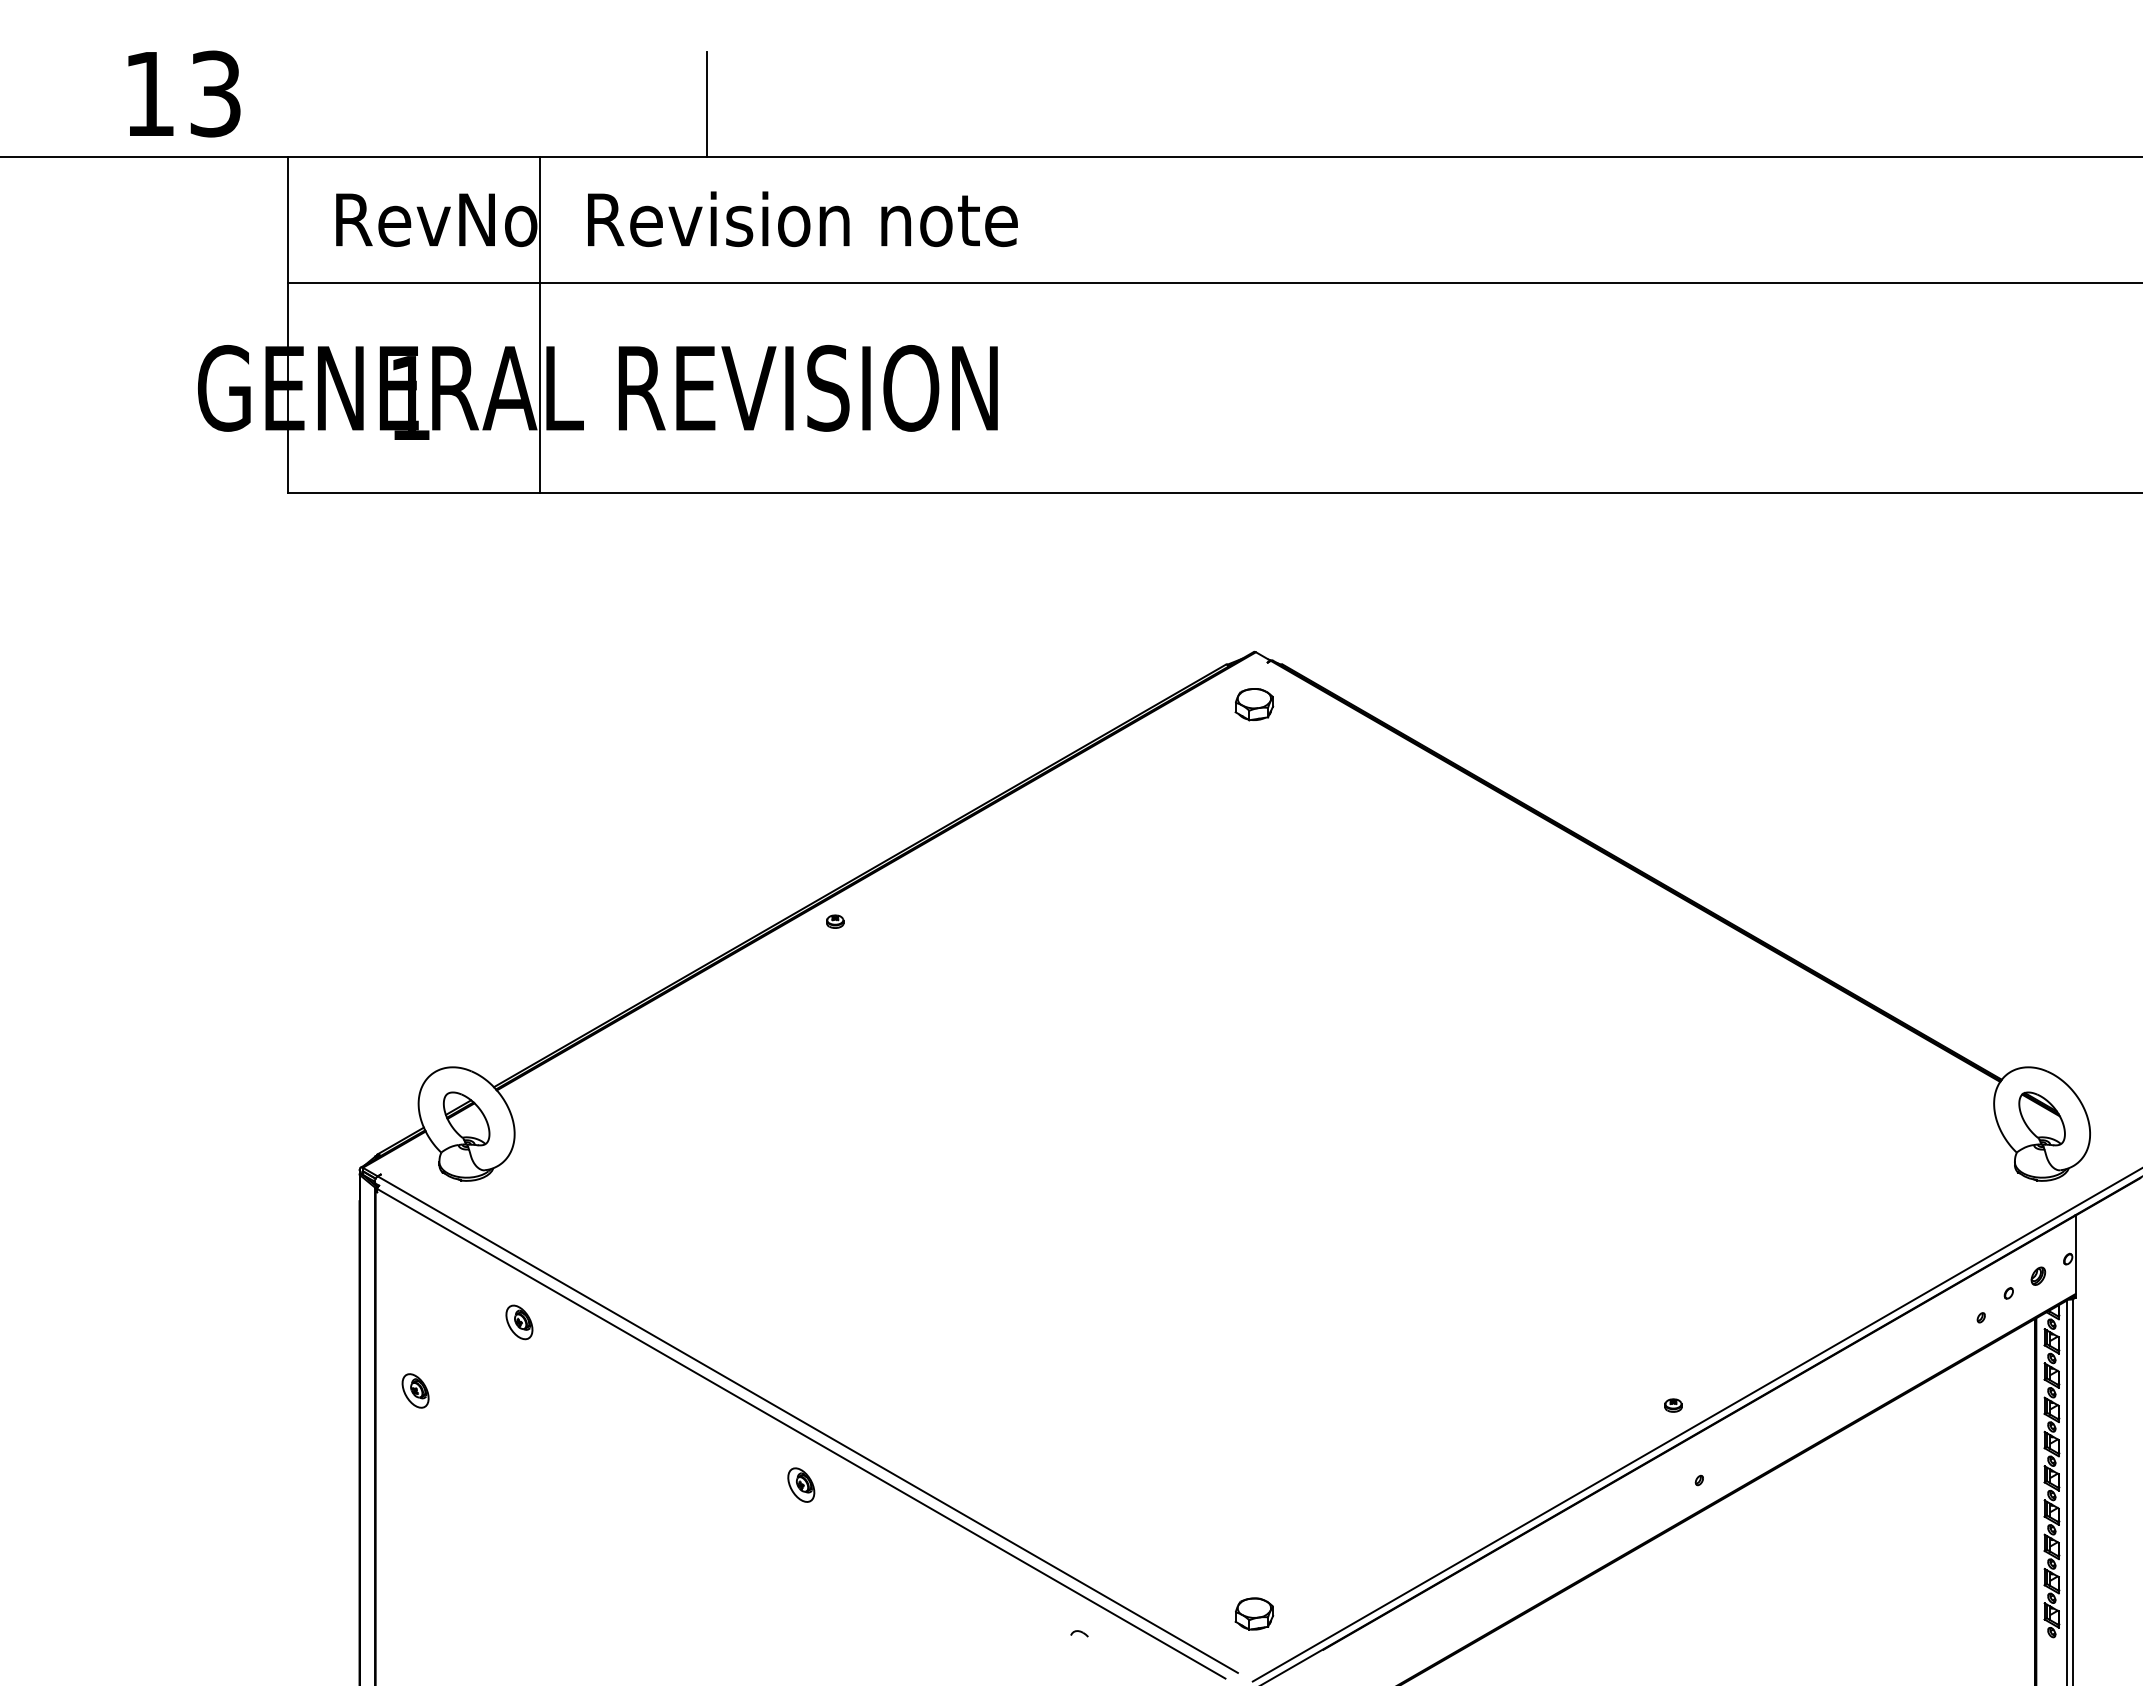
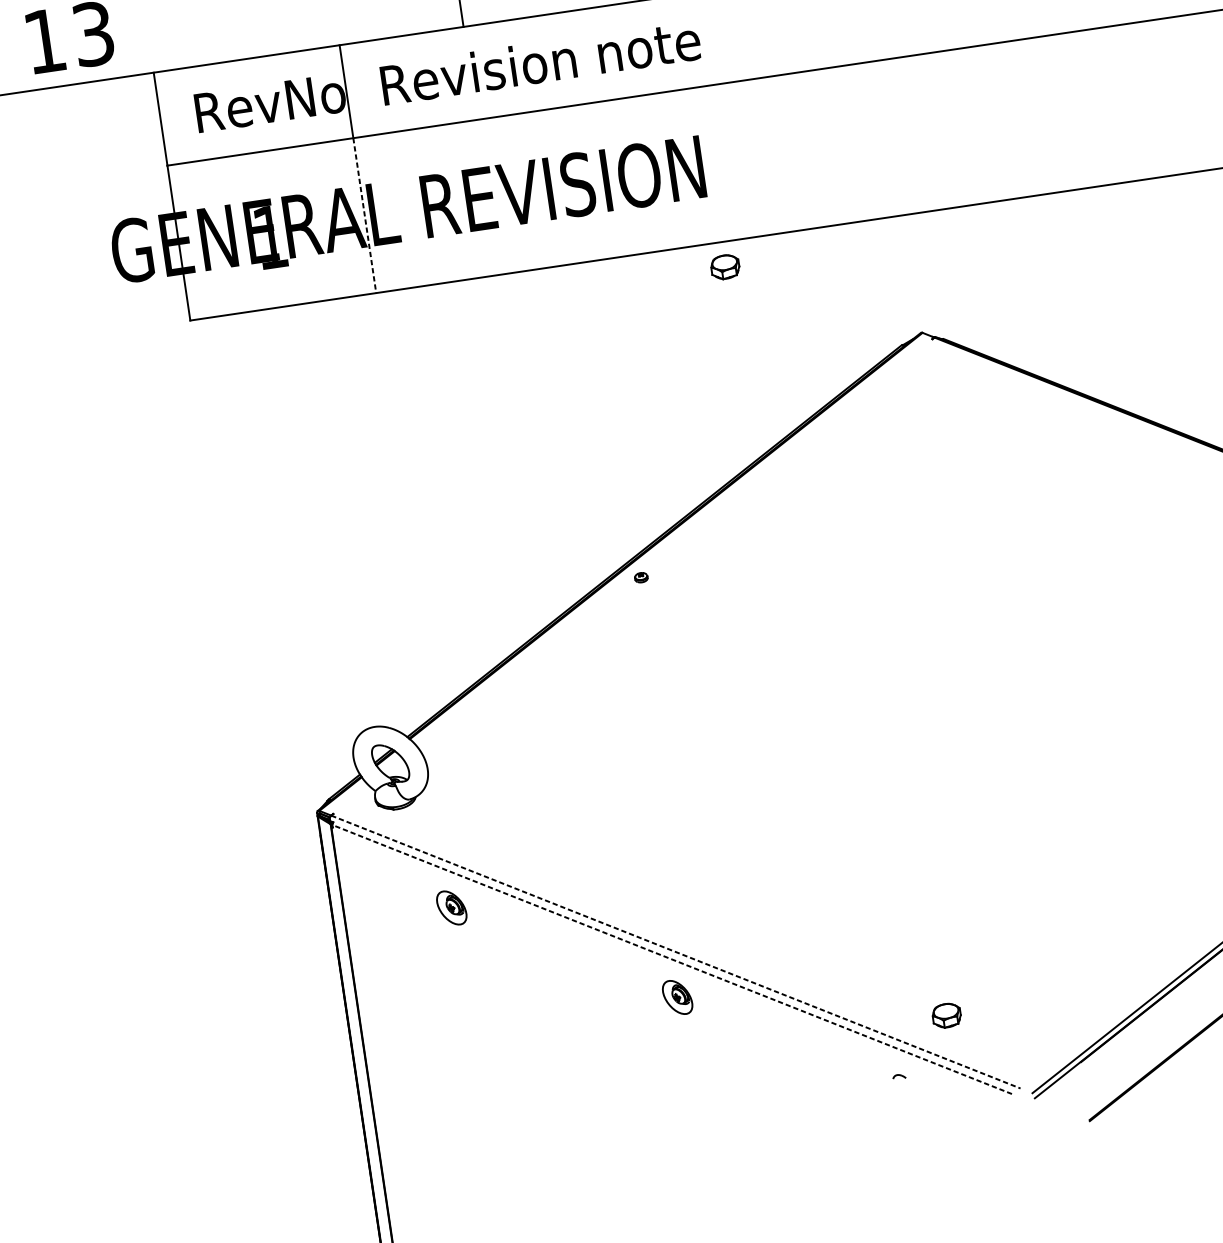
line: (539, 387) -> (364, 215), solid -> dashed
part: (1254, 704) -> (725, 267), moved
part: (519, 1322) -> (451, 908), size x1.4
part: (415, 1390) -> (382, 969), removed
line: (807, 1424) -> (675, 951), solid -> dashed
line: (801, 1433) -> (672, 959), solid -> dashed
part: (801, 1484) -> (677, 996), size x1.4
part: (1254, 1613) -> (946, 1015), moved

